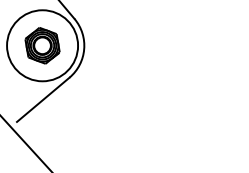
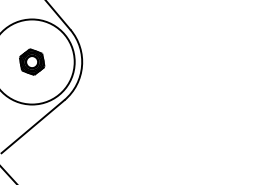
part: (42, 45) -> (32, 61), size x0.6

